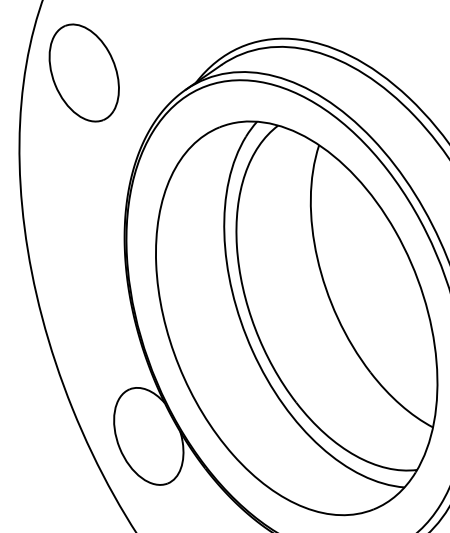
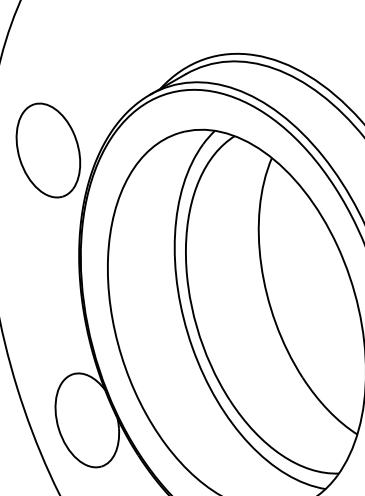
part: (83, 72) -> (47, 149), moved

